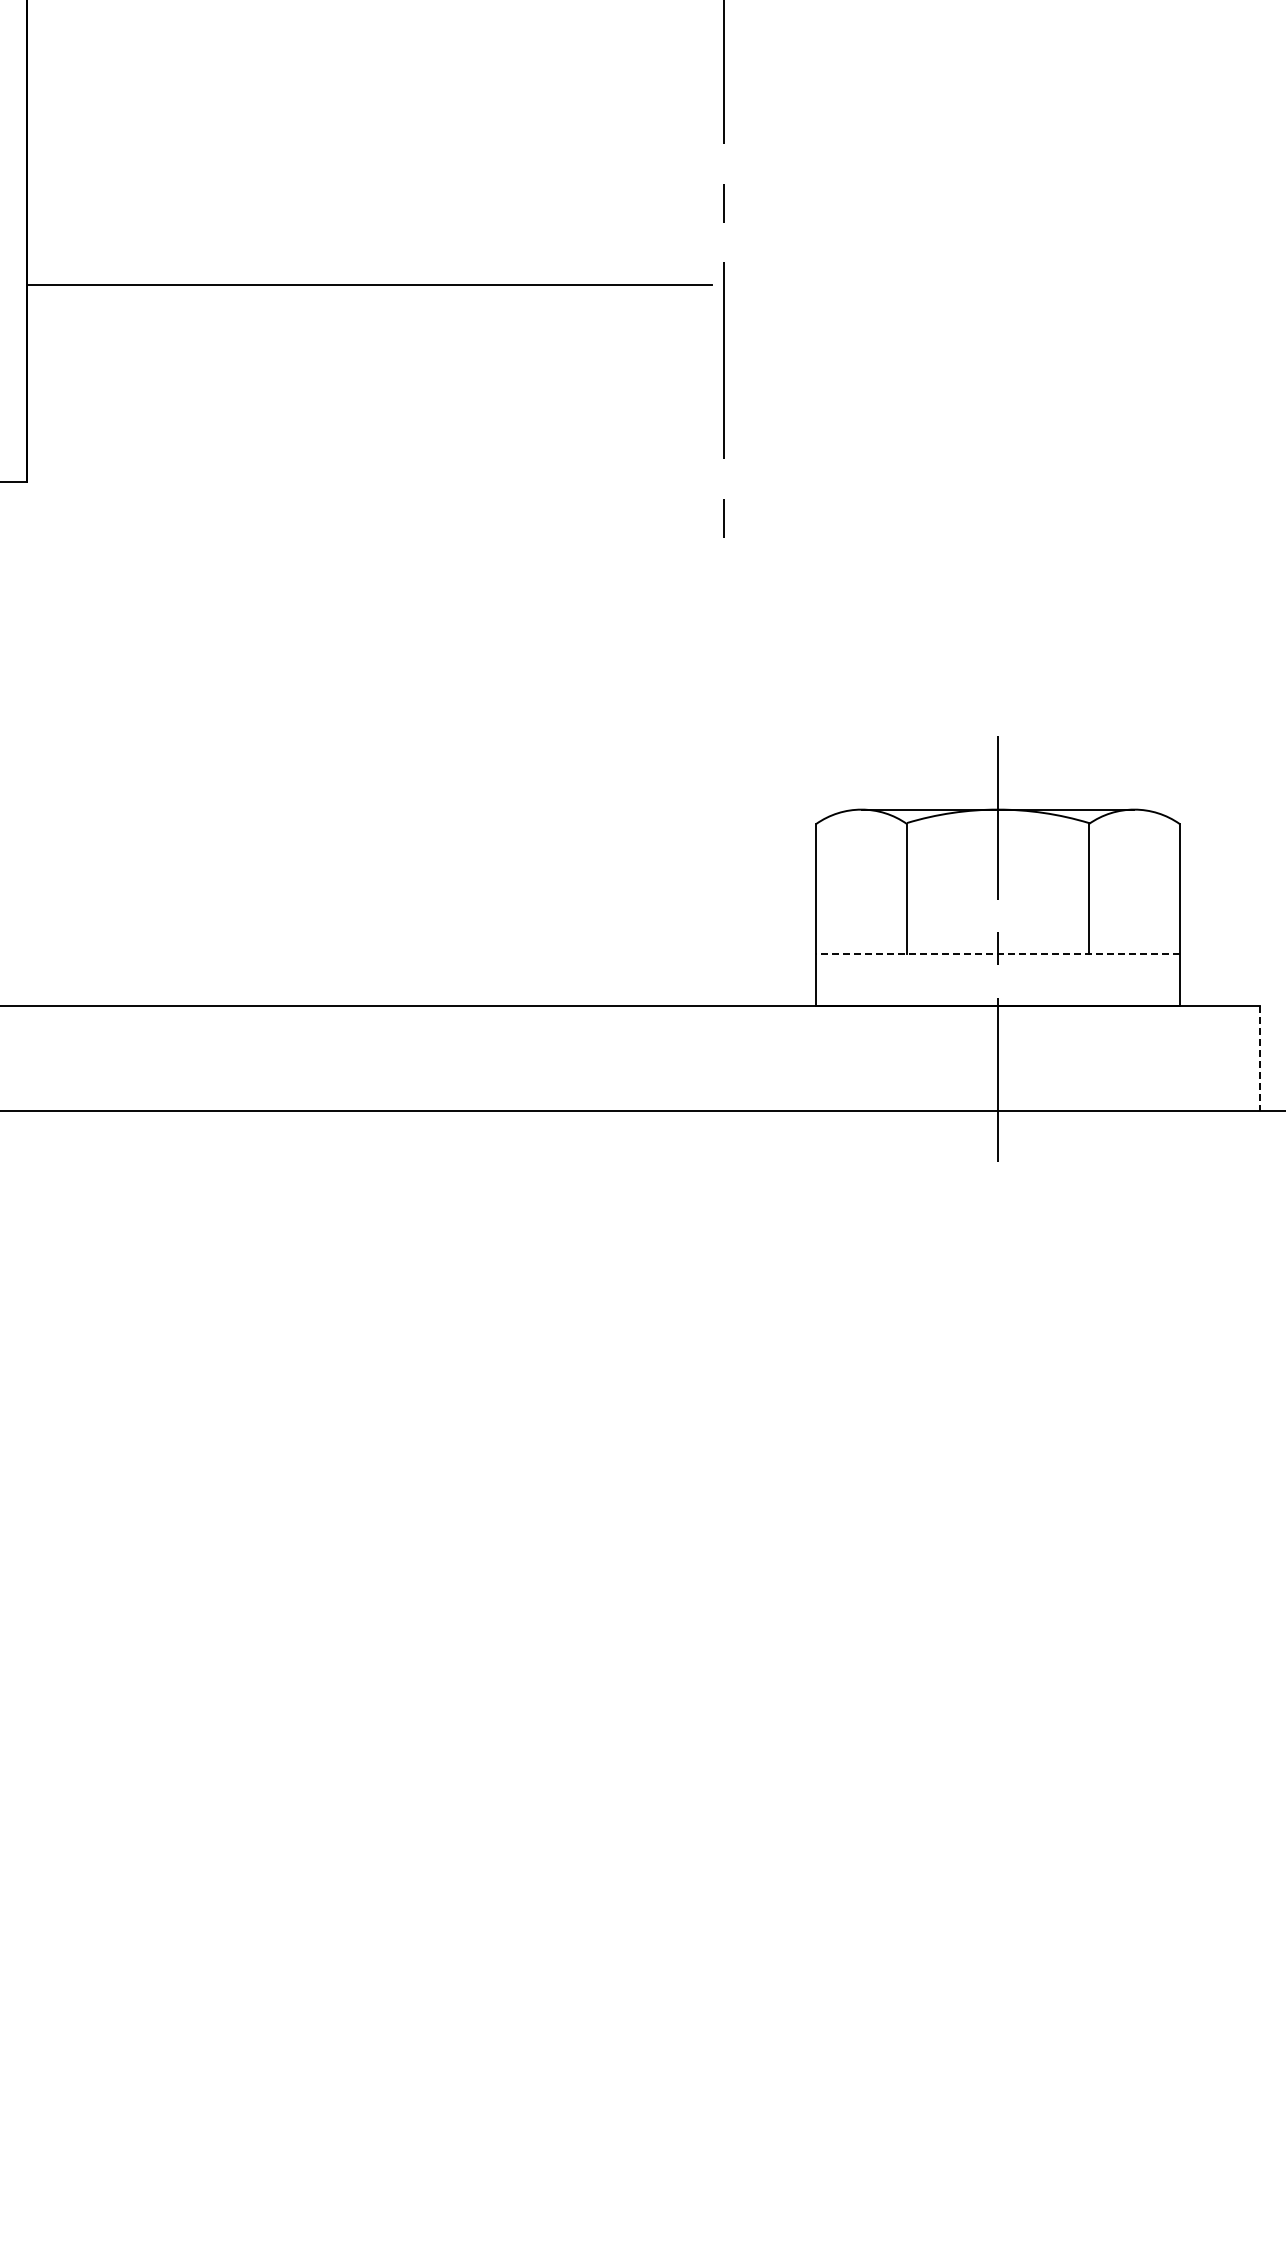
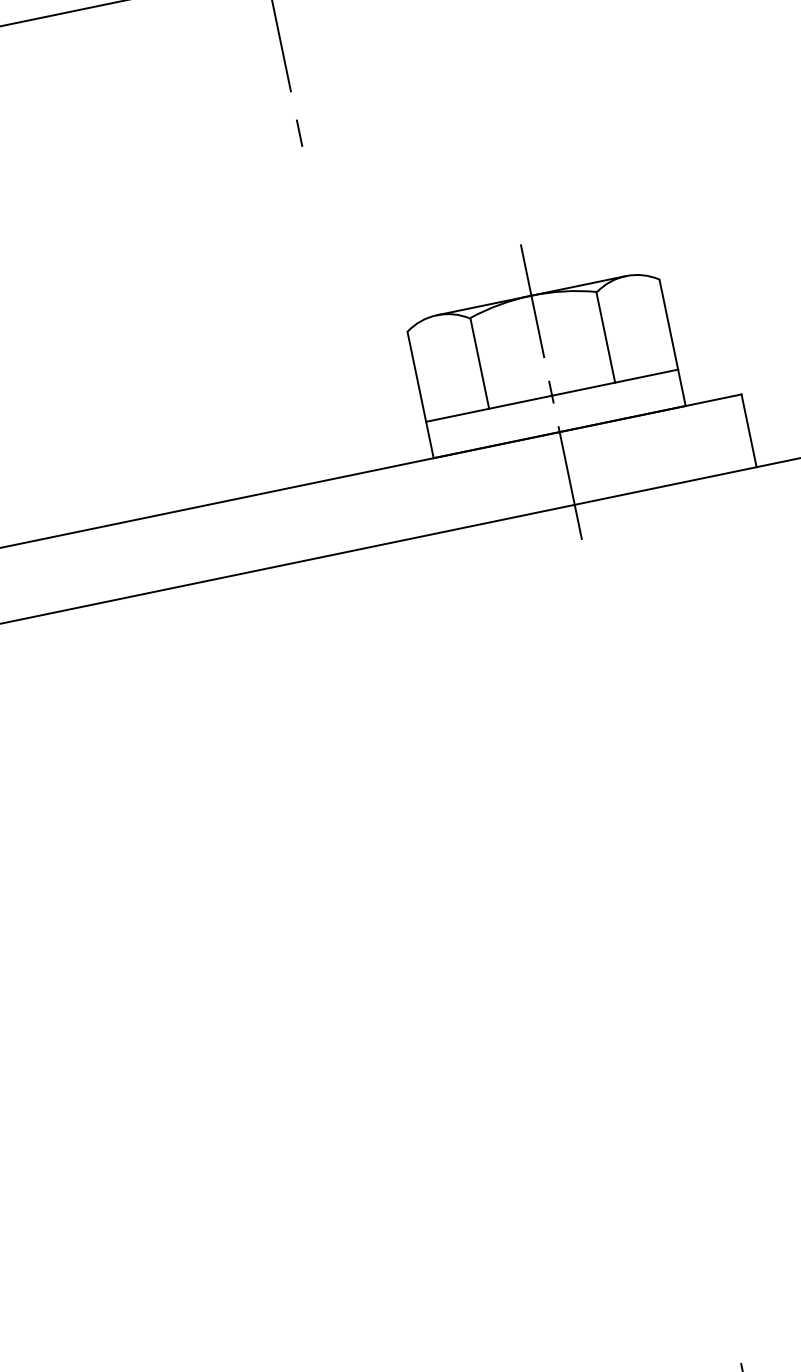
line: (997, 953) -> (551, 395), dashed -> solid
line: (1260, 1059) -> (749, 431), dashed -> solid

